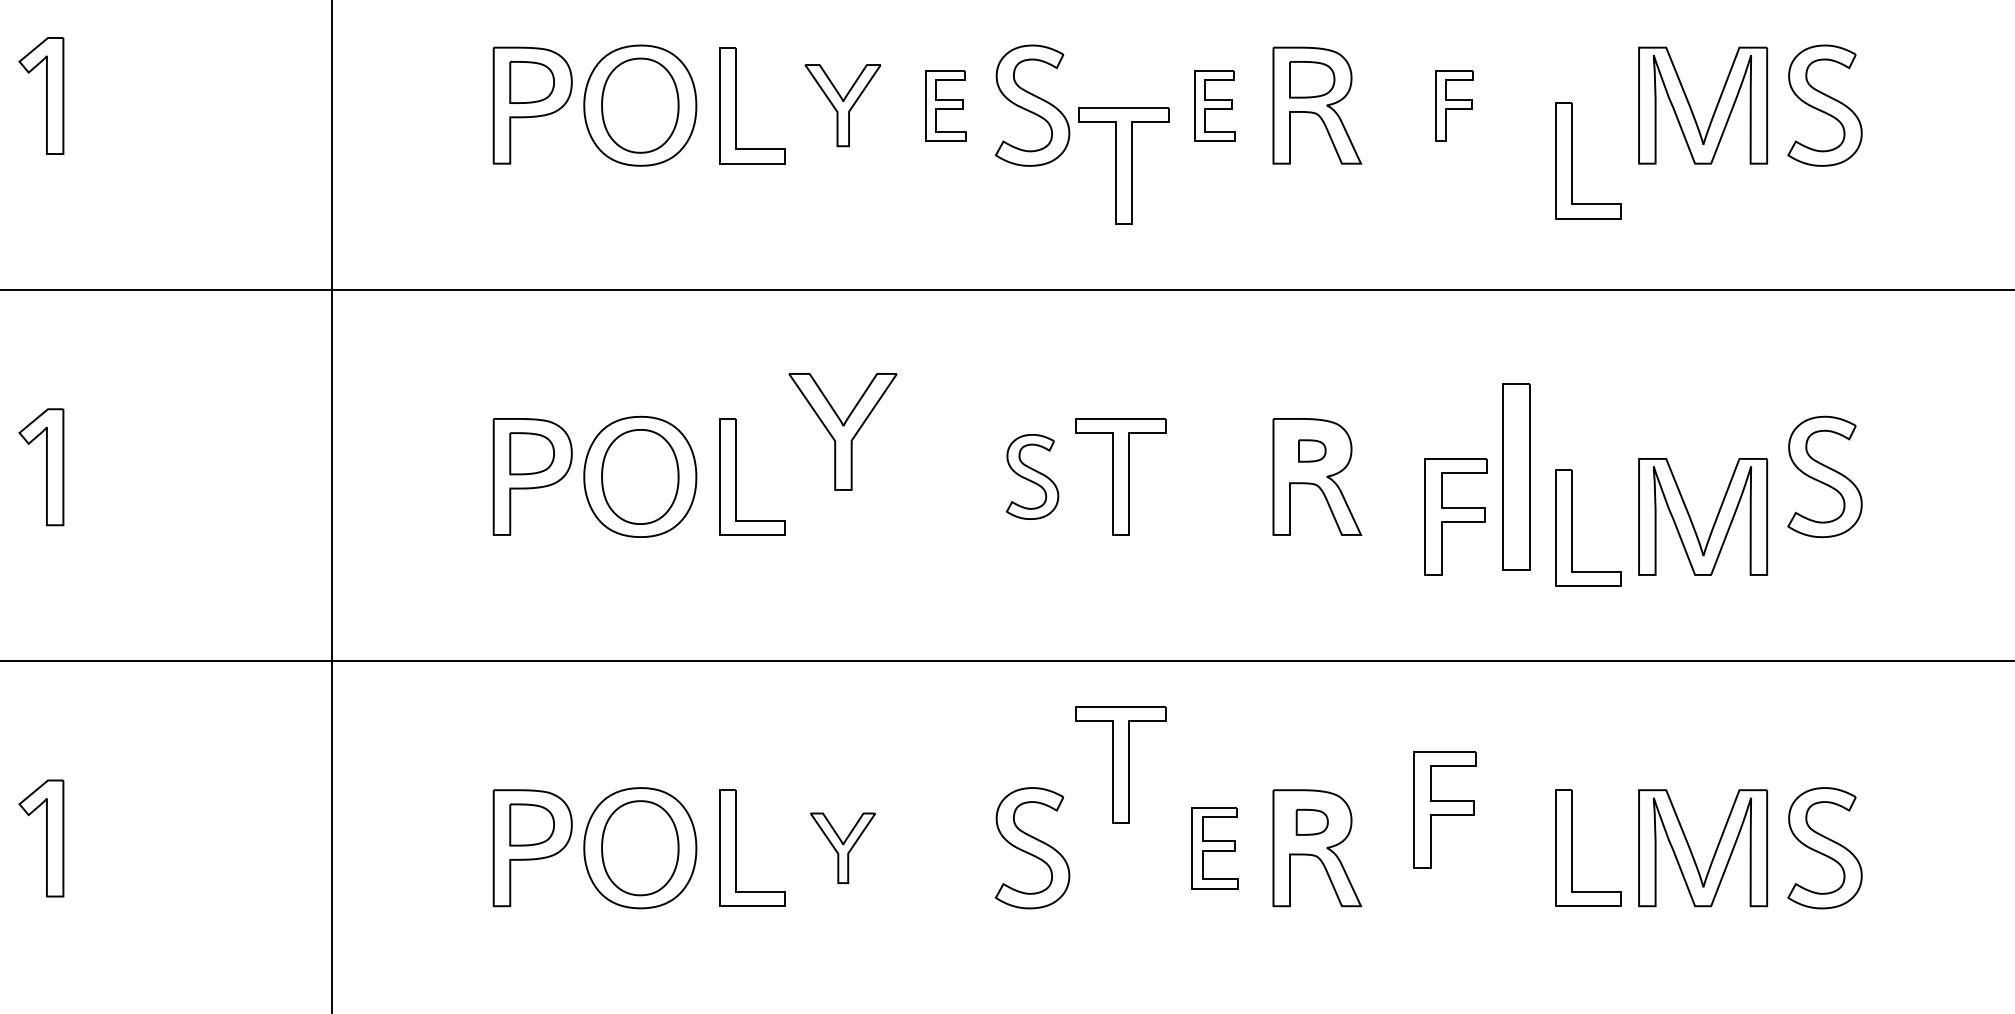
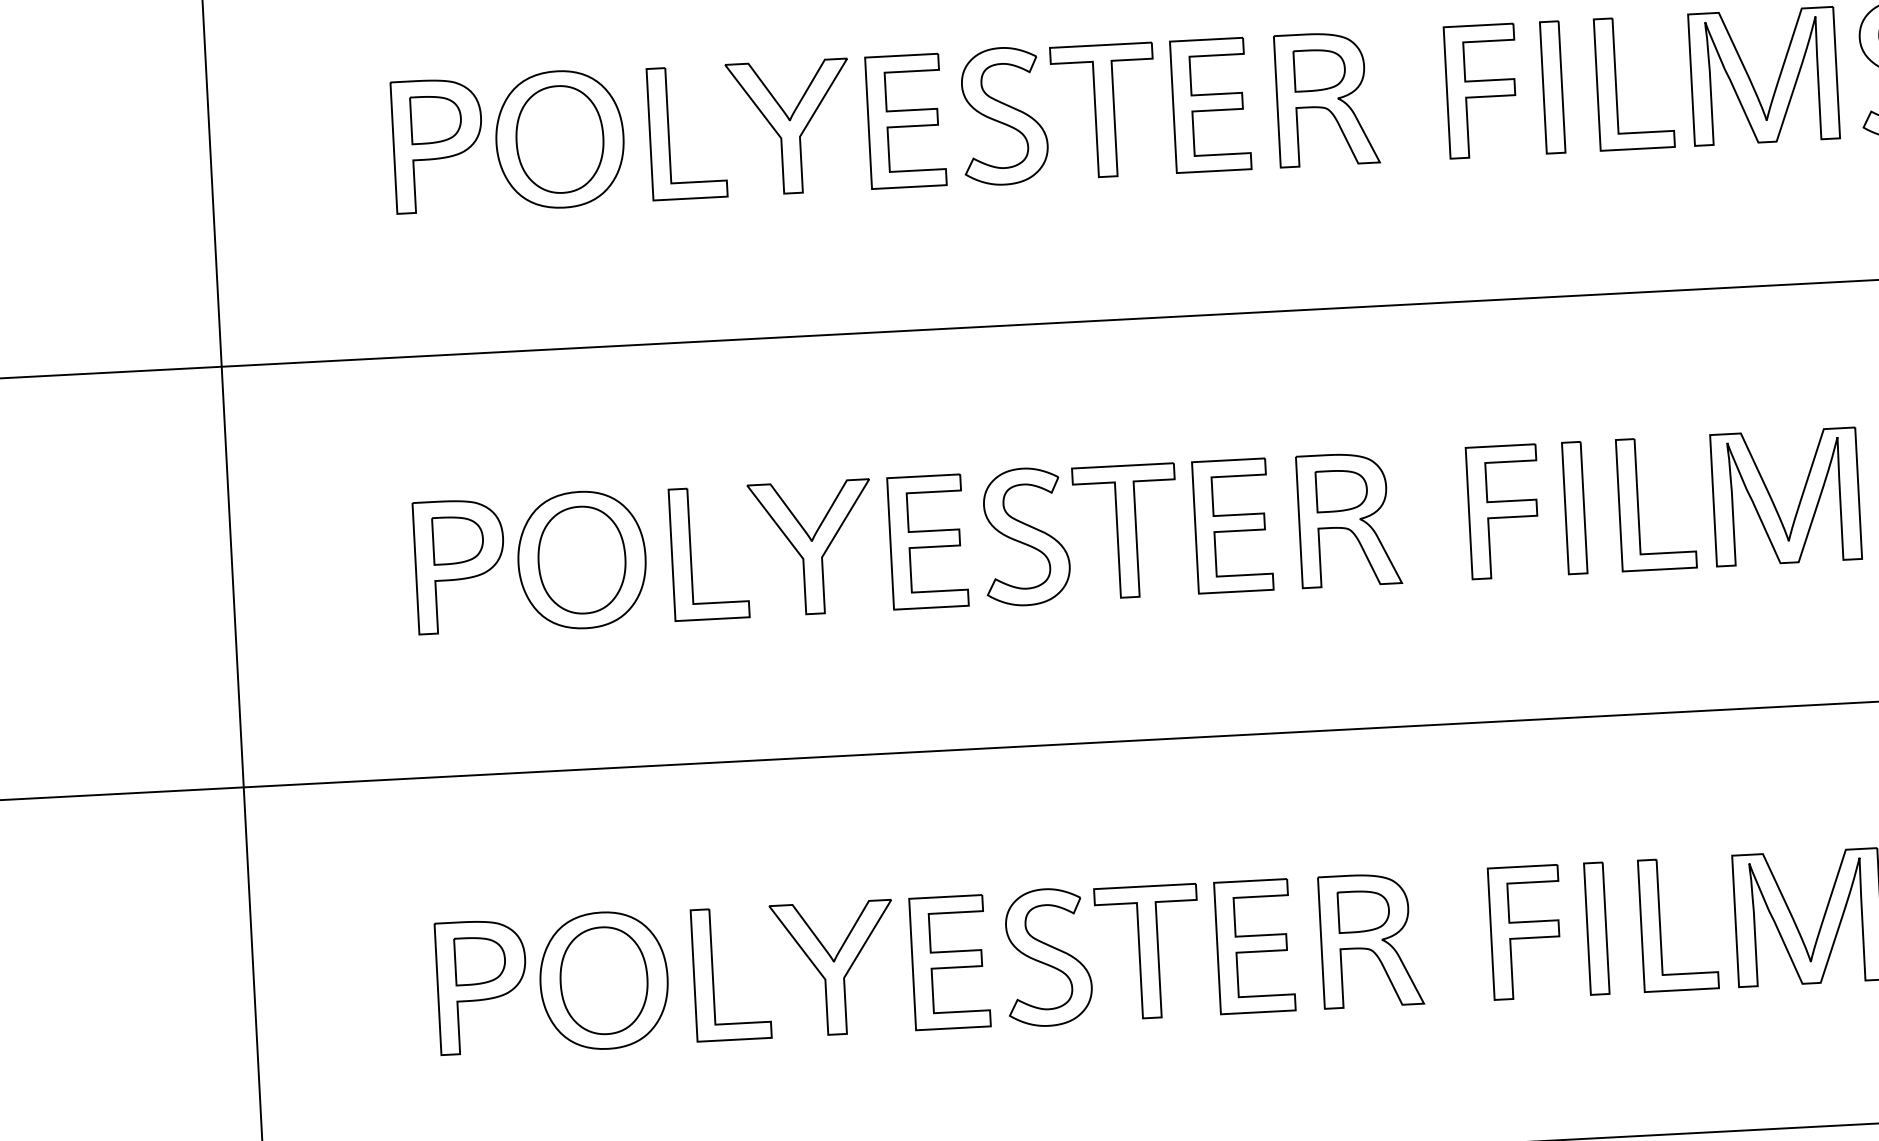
part: (842, 105) -> (789, 127), size x1.43
part: (945, 105) -> (905, 121), size x1.67
part: (1214, 105) -> (1210, 105), size x1.67
part: (1453, 105) -> (1481, 91), size x1.67
part: (1516, 105) -> (1552, 87), added
part: (1572, 160) -> (1616, 83), moved
part: (1123, 165) -> (1103, 110), moved
part: (842, 431) -> (811, 547), moved
part: (1312, 450) -> (1342, 490), size x1.67
part: (945, 476) -> (927, 541), added
part: (1032, 476) -> (1026, 536), size x1.43
part: (1214, 476) -> (1232, 525), added
part: (1516, 476) -> (1574, 507), size x0.62
part: (1455, 516) -> (1503, 511), moved
part: (1692, 521) -> (1774, 502), moved
part: (1572, 527) -> (1638, 504), moved
part: (1120, 764) -> (1148, 951), moved
part: (1444, 809) -> (1525, 931), moved
part: (1312, 822) -> (1364, 911), size x1.43
part: (945, 847) -> (949, 961), added
part: (1214, 847) -> (1254, 945), size x1.43
part: (1516, 847) -> (1596, 927), added
part: (842, 848) -> (833, 969), size x1.67

